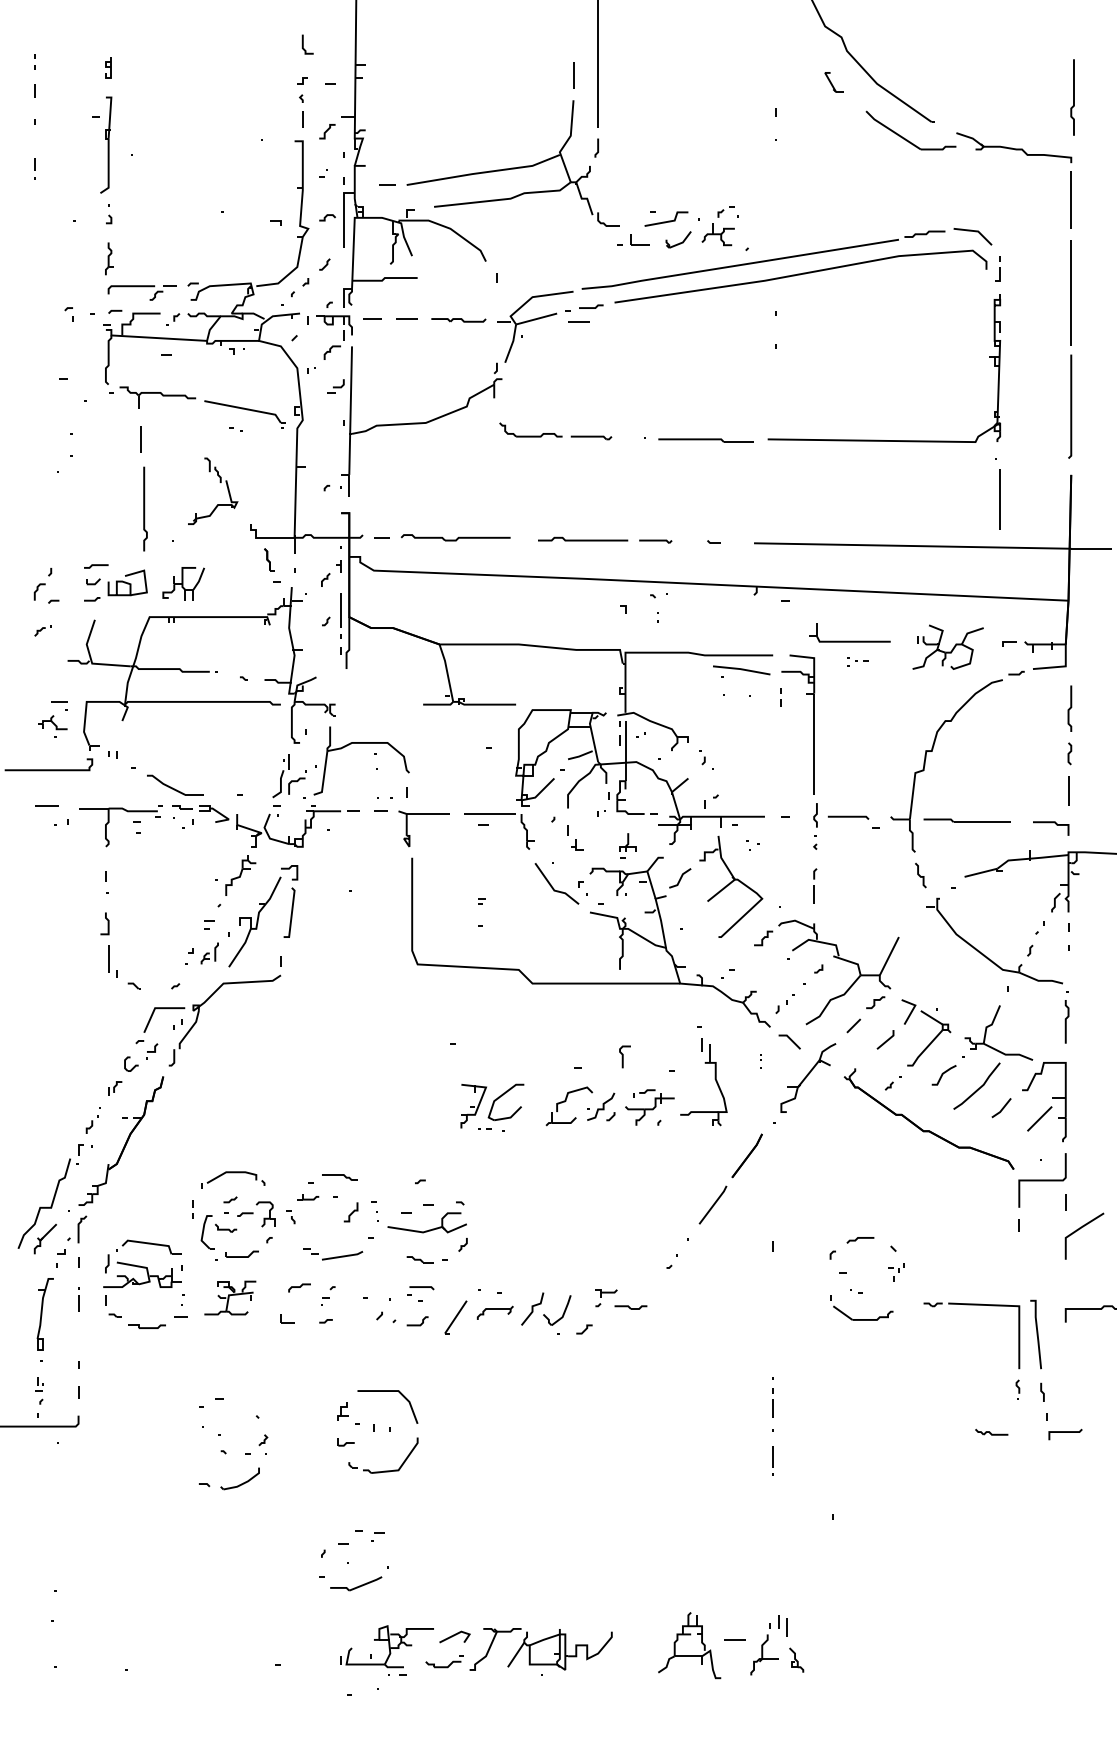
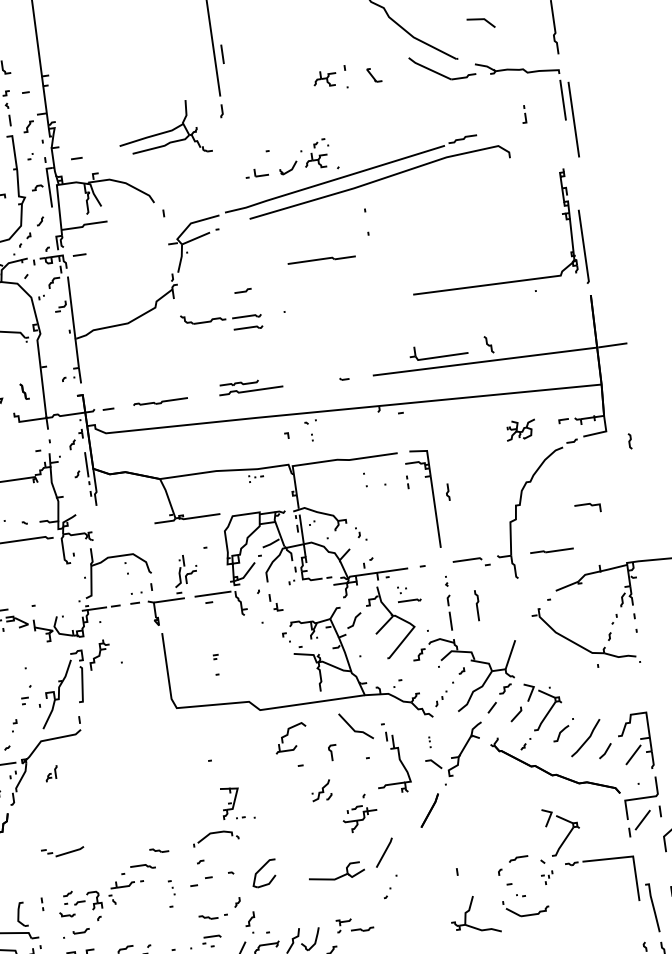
line: (573, 75) -> (222, 54), moved
part: (833, 82) -> (373, 75), moved
part: (745, 123) -> (324, 78), added
part: (512, 163) -> (163, 130), size x0.6
line: (668, 220) -> (279, 155), removed
line: (972, 231) -> (480, 19), moved
part: (997, 268) -> (523, 114), moved
line: (1070, 292) -> (573, 119), moved
line: (591, 307) -> (243, 291), moved
line: (406, 318) -> (103, 251), removed
part: (458, 320) -> (239, 383), moved
line: (578, 321) -> (225, 236), removed
part: (879, 439) -> (492, 283), moved
part: (705, 440) -> (321, 260), moved
part: (591, 453) -> (248, 328), added
line: (999, 499) -> (542, 319), removed
part: (455, 537) -> (160, 401), size x0.7
line: (655, 541) -> (409, 601), moved
part: (269, 559) -> (24, 391), moved
part: (849, 640) -> (439, 356), moved
part: (947, 646) -> (520, 429), size x0.6
part: (857, 661) -> (256, 477), moved
line: (741, 670) -> (376, 467), removed
curve: (1069, 708) -> (613, 460), removed
curve: (1069, 753) -> (629, 441), moved
part: (289, 780) -> (185, 573), moved
line: (1068, 790) -> (620, 519), removed
curve: (815, 815) -> (447, 492), moved
part: (966, 820) -> (551, 550), size x0.7
line: (1051, 823) -> (587, 505), moved
part: (627, 845) -> (313, 602), removed
part: (240, 875) -> (99, 654), moved
curve: (920, 875) -> (488, 344), moved
part: (815, 885) -> (450, 612), size x1.4
line: (552, 886) -> (353, 728), moved
part: (209, 953) -> (51, 773), moved
curve: (1066, 1021) -> (477, 605), moved
part: (992, 1025) -> (469, 911), moved
line: (790, 1040) -> (434, 763), moved
part: (502, 1096) -> (261, 869), moved
part: (569, 1106) -> (290, 738), moved
part: (649, 1107) -> (360, 818), moved
part: (364, 1157) -> (158, 850), added
part: (233, 1179) -> (216, 837), moved
part: (308, 1197) -> (122, 884), size x1.6
line: (712, 1204) -> (383, 852), moved
line: (1039, 1210) -> (642, 819), added
curve: (351, 1212) -> (250, 919), moved
part: (933, 1215) -> (567, 834), added
part: (429, 1229) -> (338, 876), moved
part: (207, 1232) -> (21, 914), moved
part: (241, 1253) -> (81, 930), size x0.7
part: (333, 1254) -> (63, 851), moved
part: (971, 1305) -> (599, 860), moved

